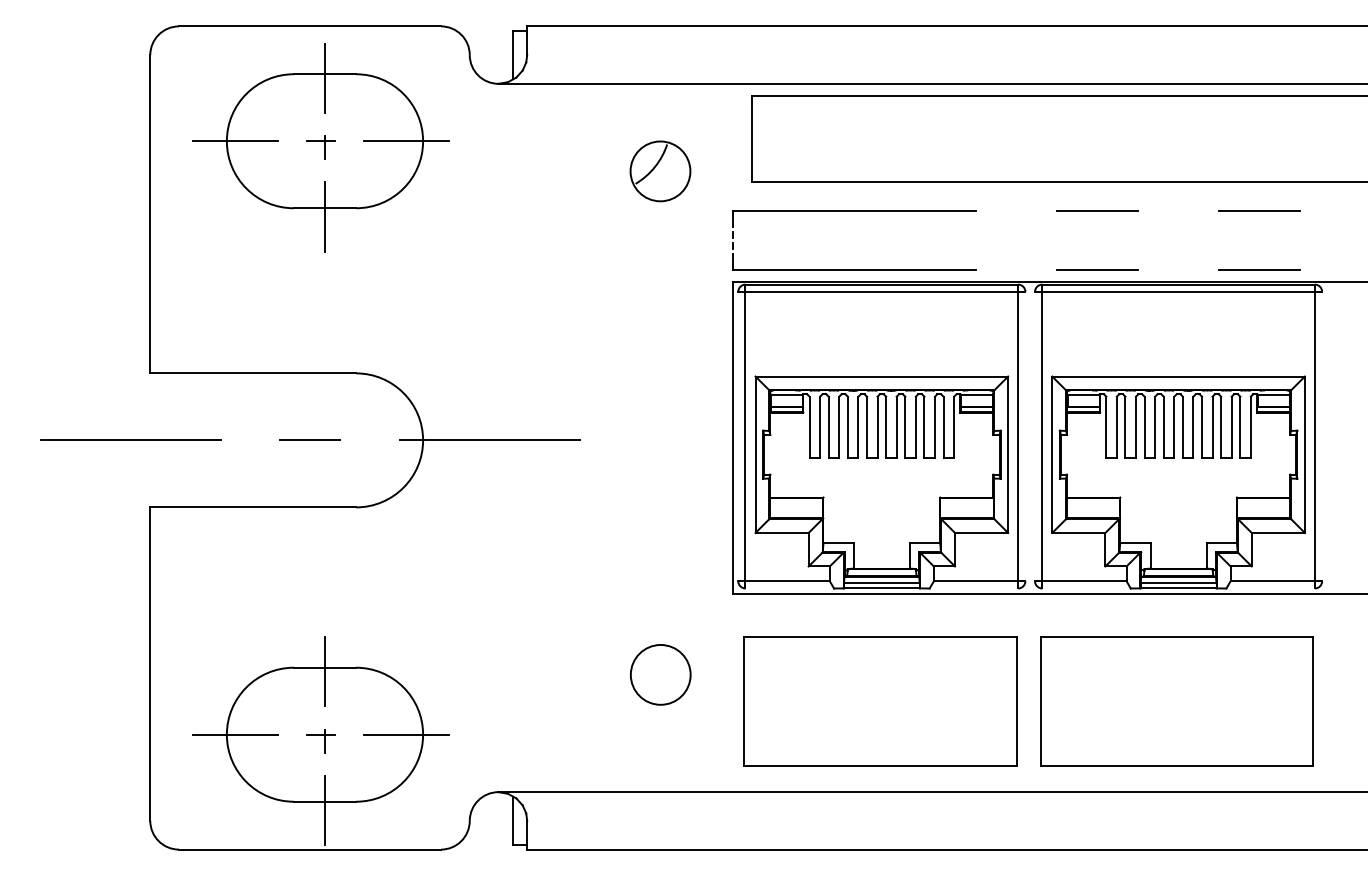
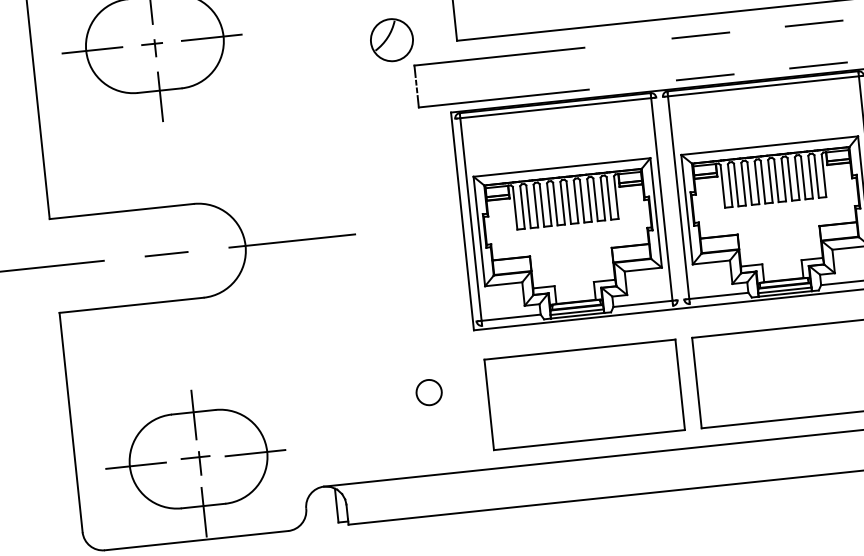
part: (854, 211) -> (499, 57), moved
circle: (660, 674) -> (428, 392), size x0.6
part: (320, 741) -> (195, 464), size x1.4

